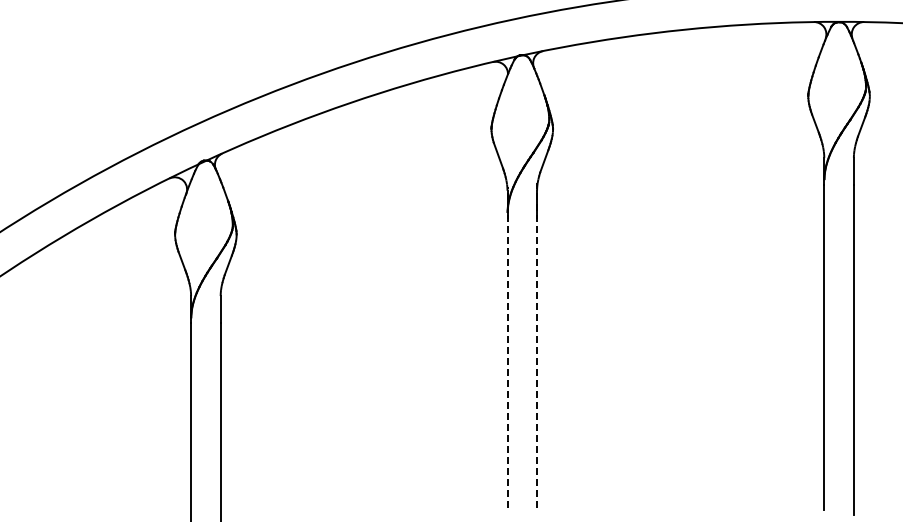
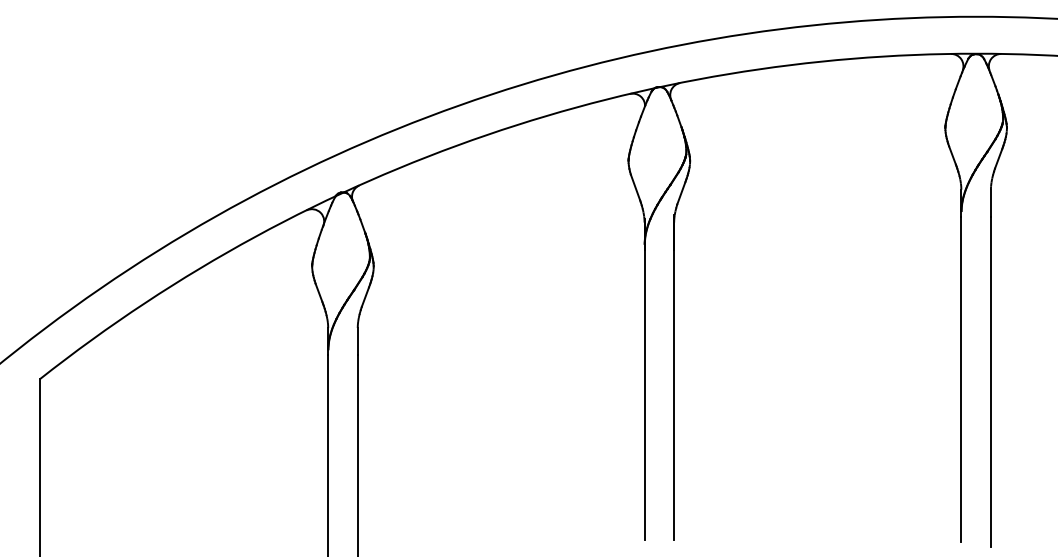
line: (537, 345) -> (674, 377), dashed -> solid
line: (507, 347) -> (644, 379), dashed -> solid

